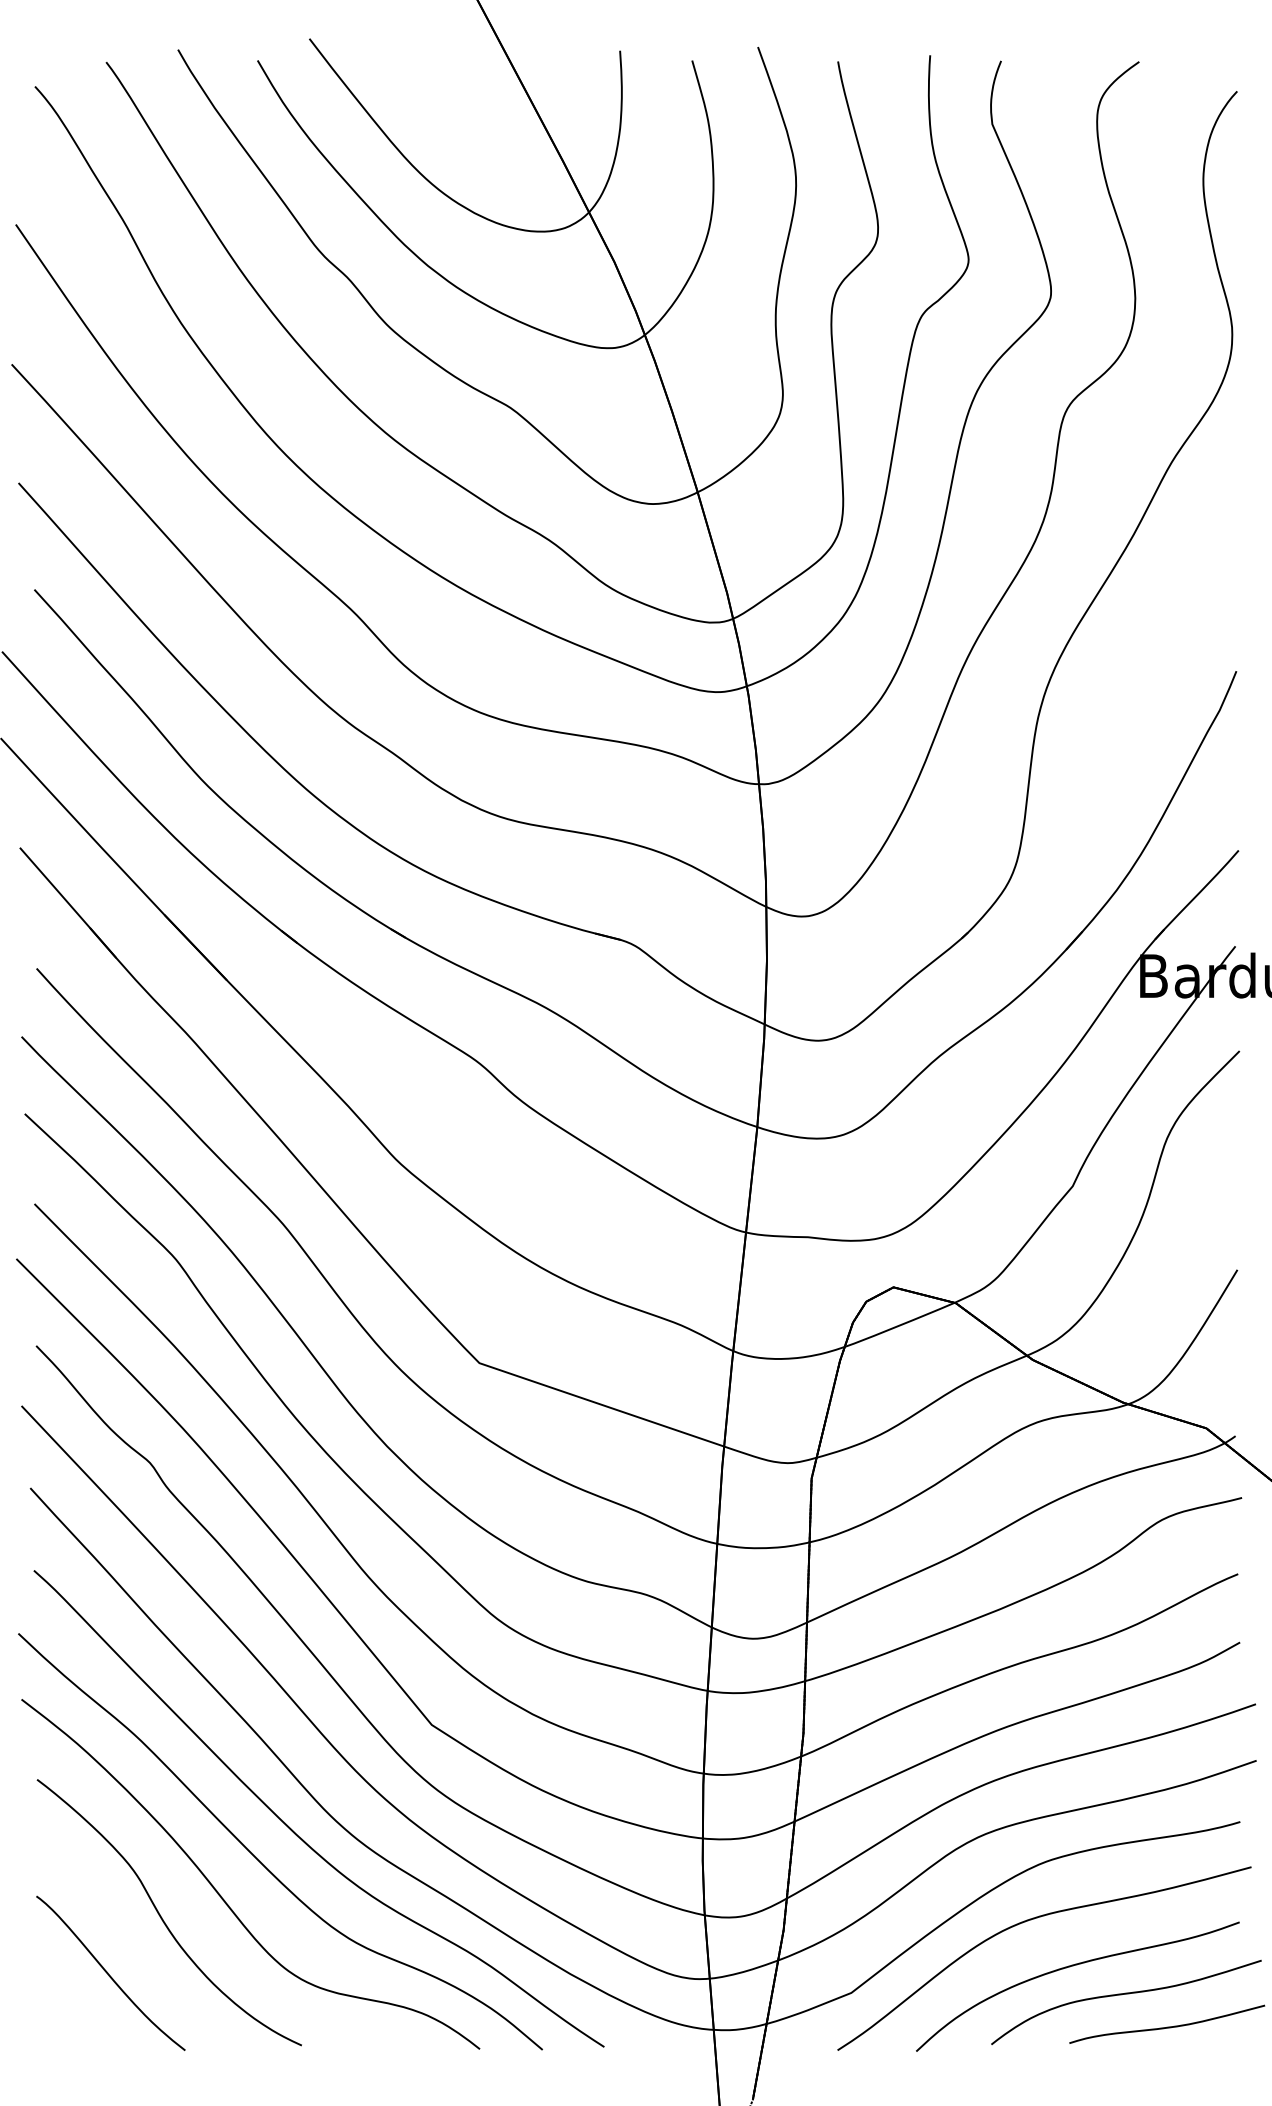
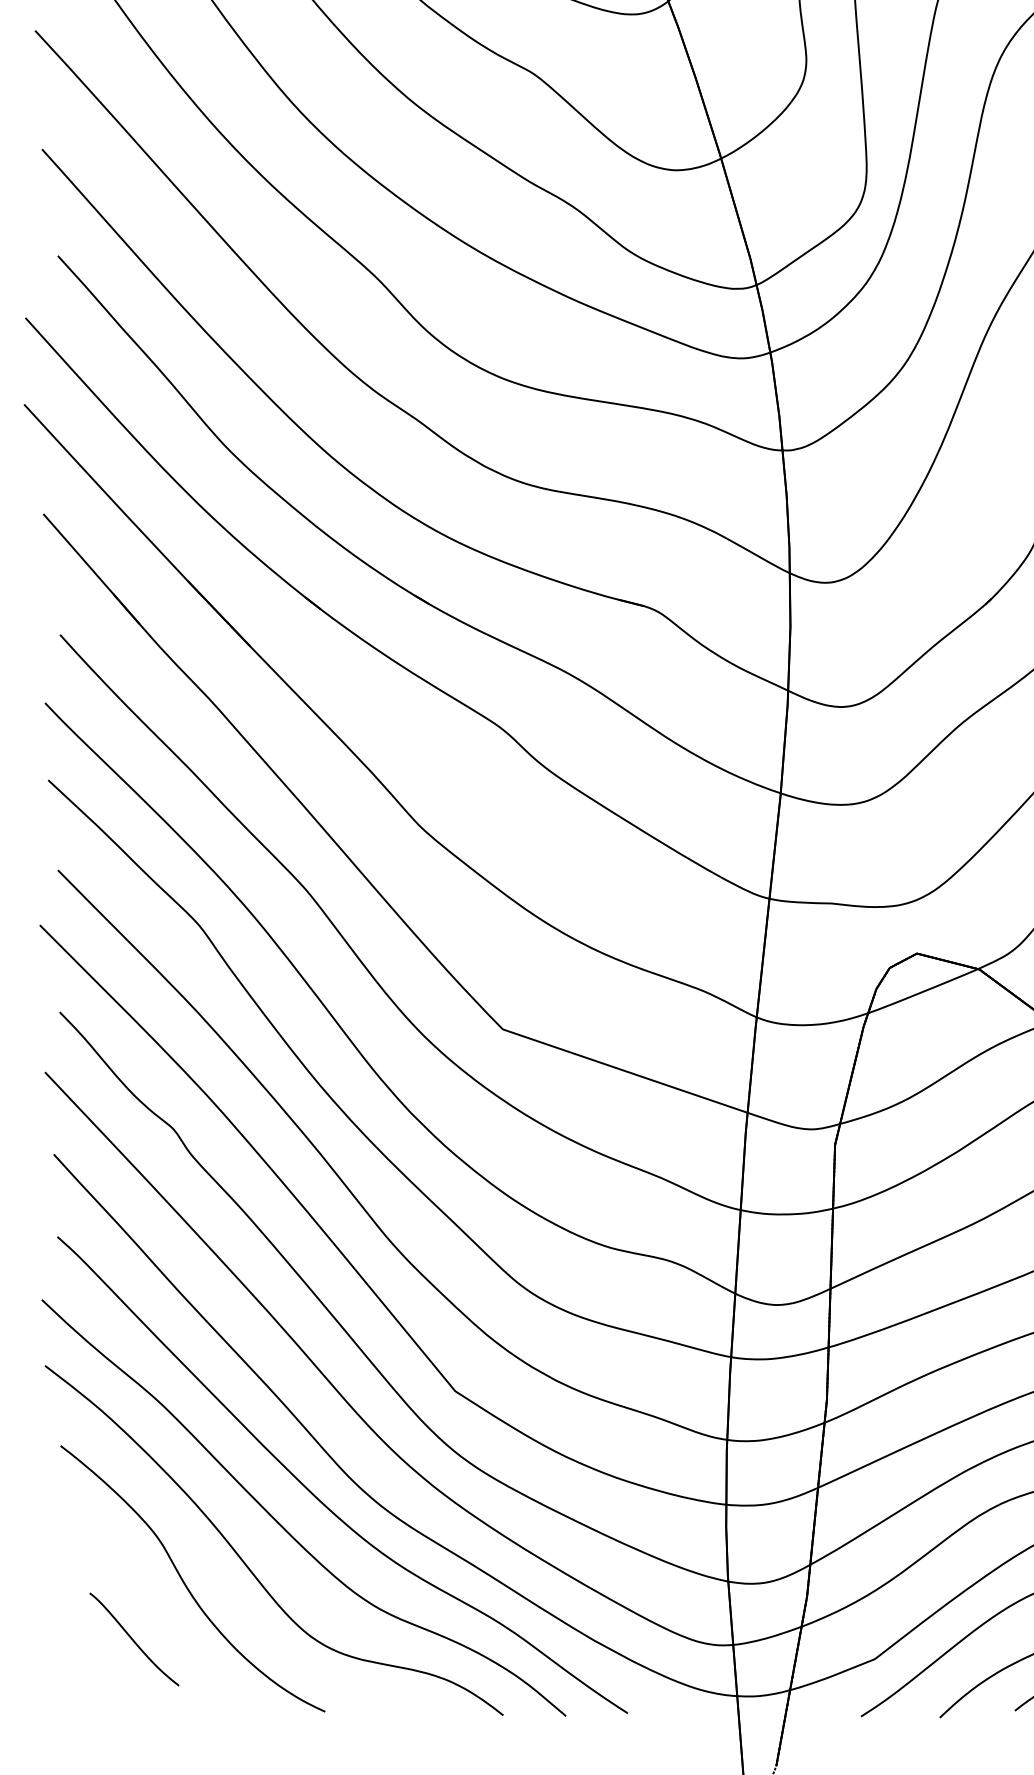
part: (110, 1972) -> (133, 1638), size x0.6

